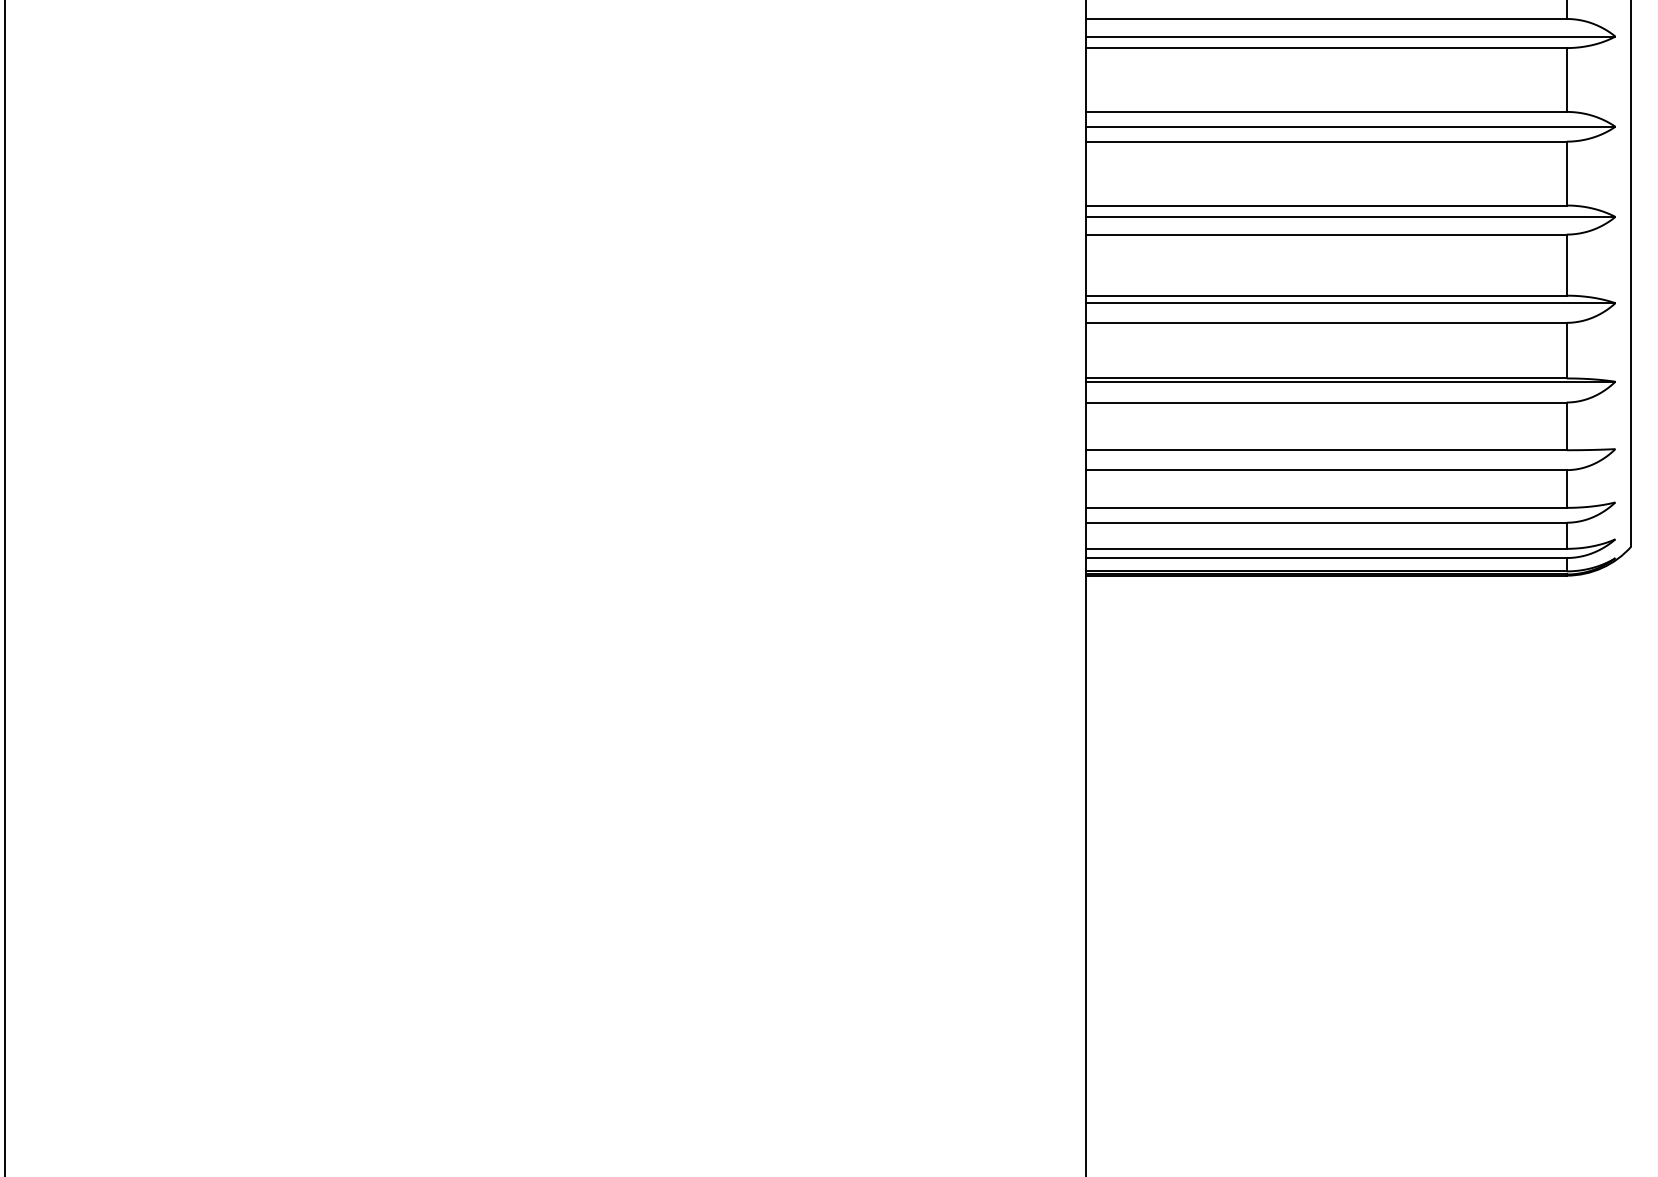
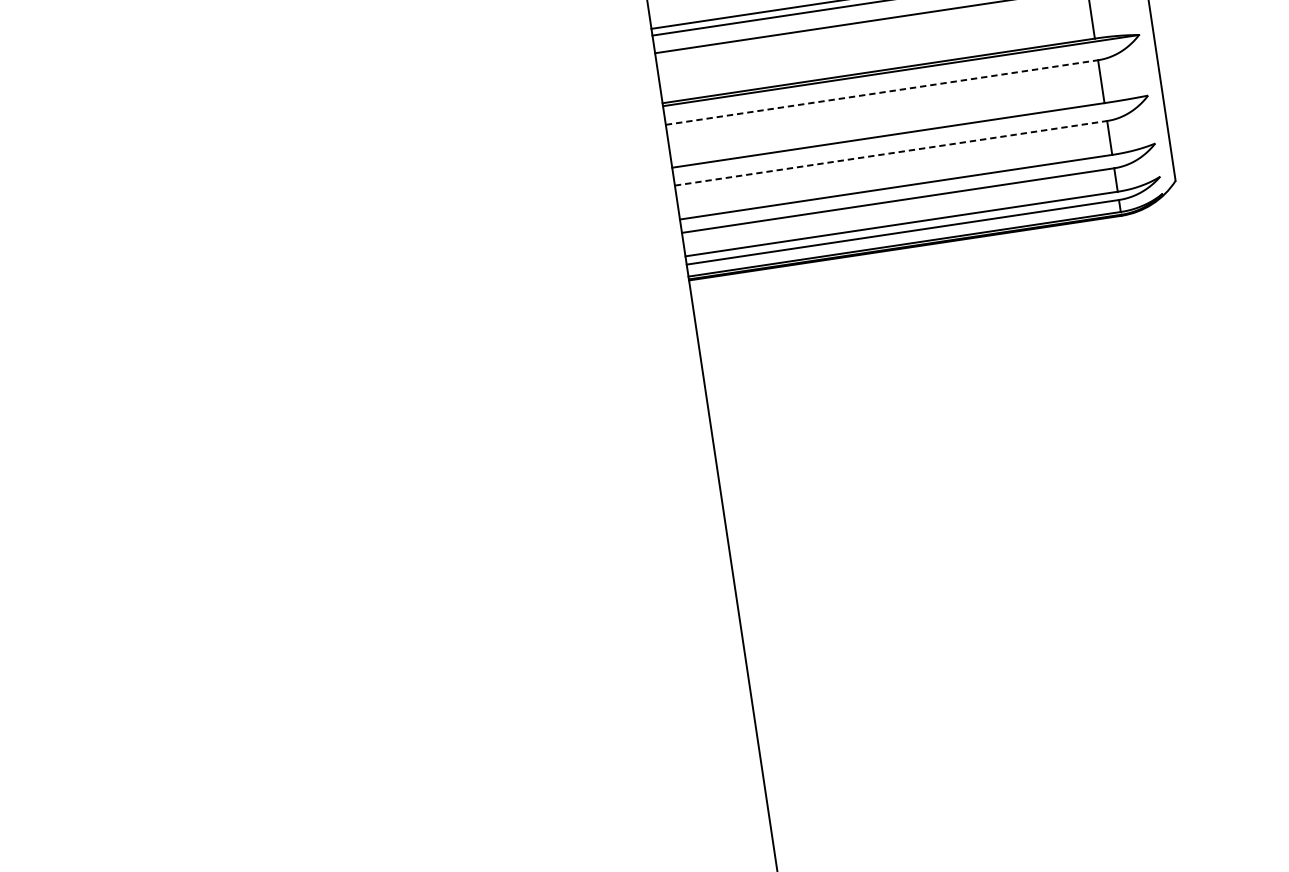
line: (1326, 402) -> (882, 92), solid -> dashed
line: (1326, 470) -> (891, 153), solid -> dashed

